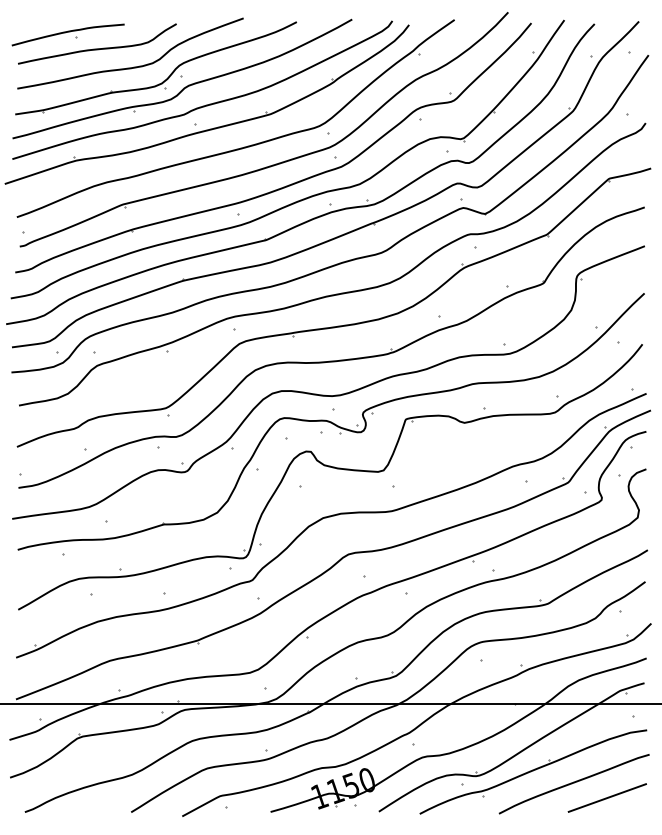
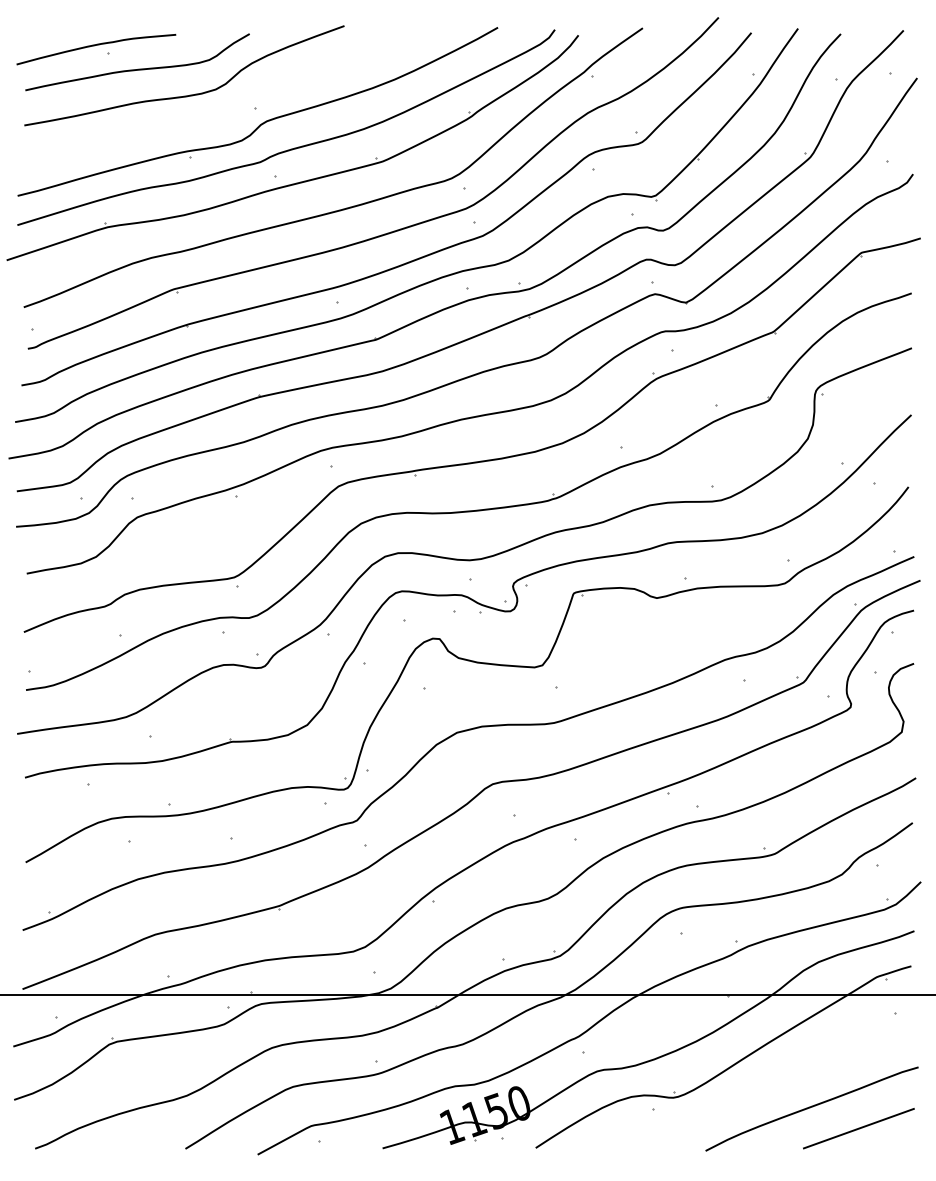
part: (163, 80) -> (231, 114), removed
part: (533, 771) -> (754, 1091), removed

